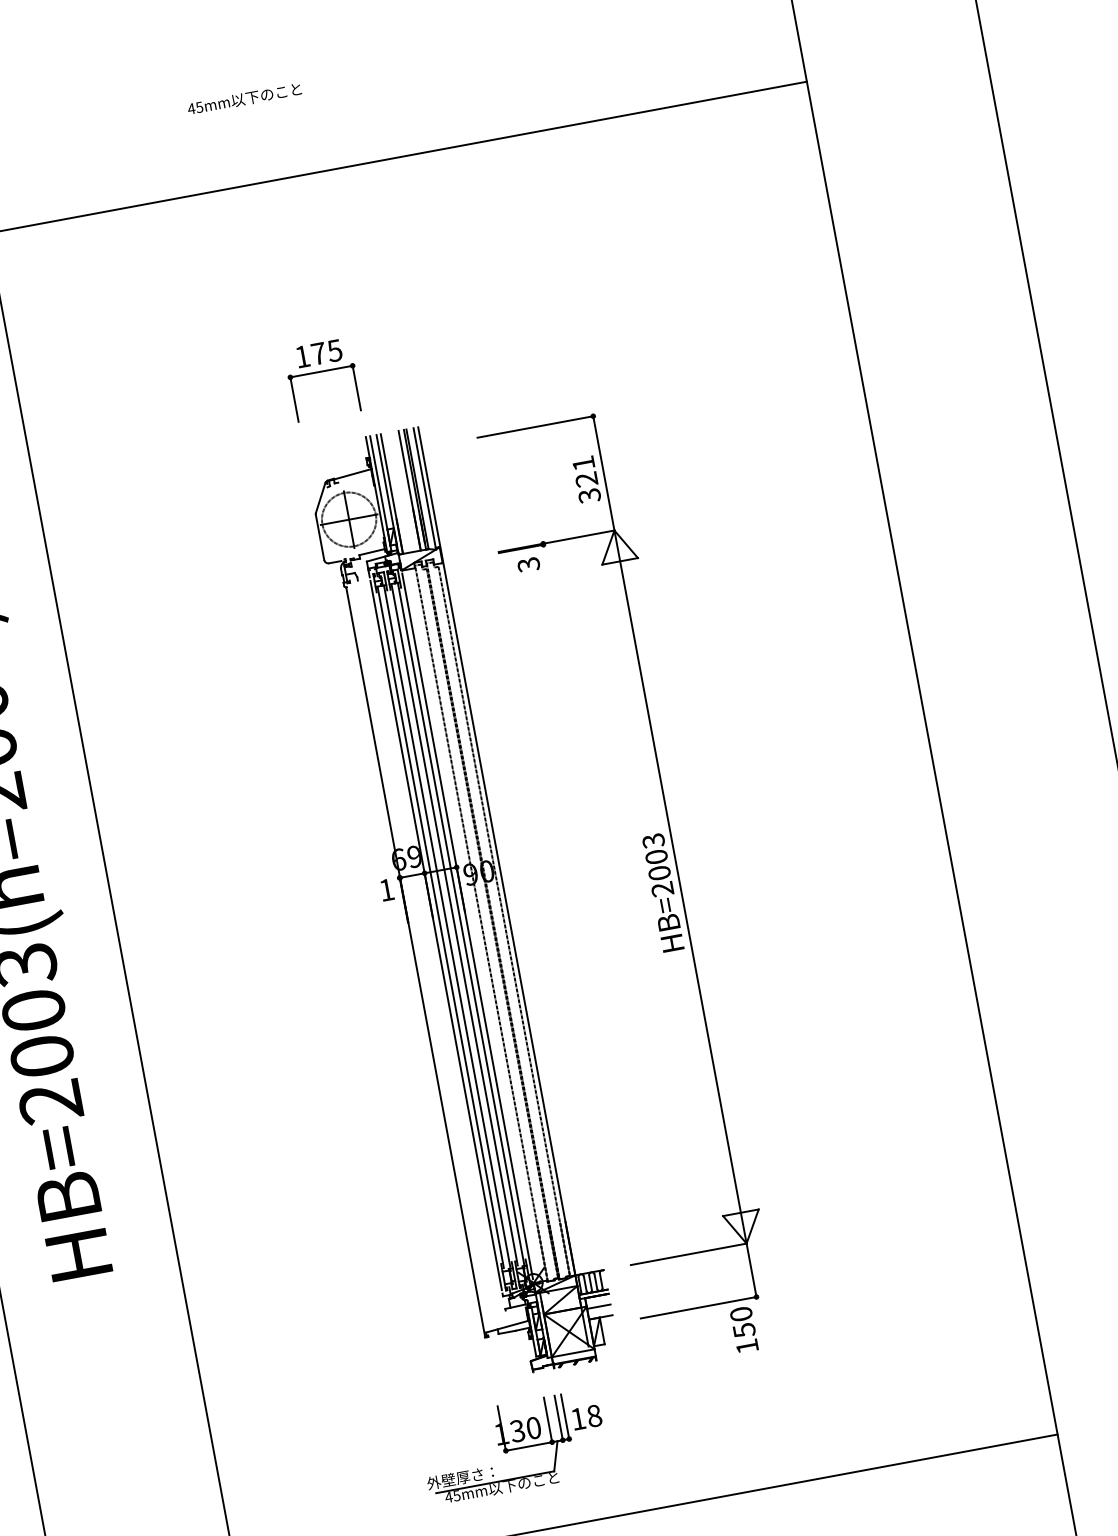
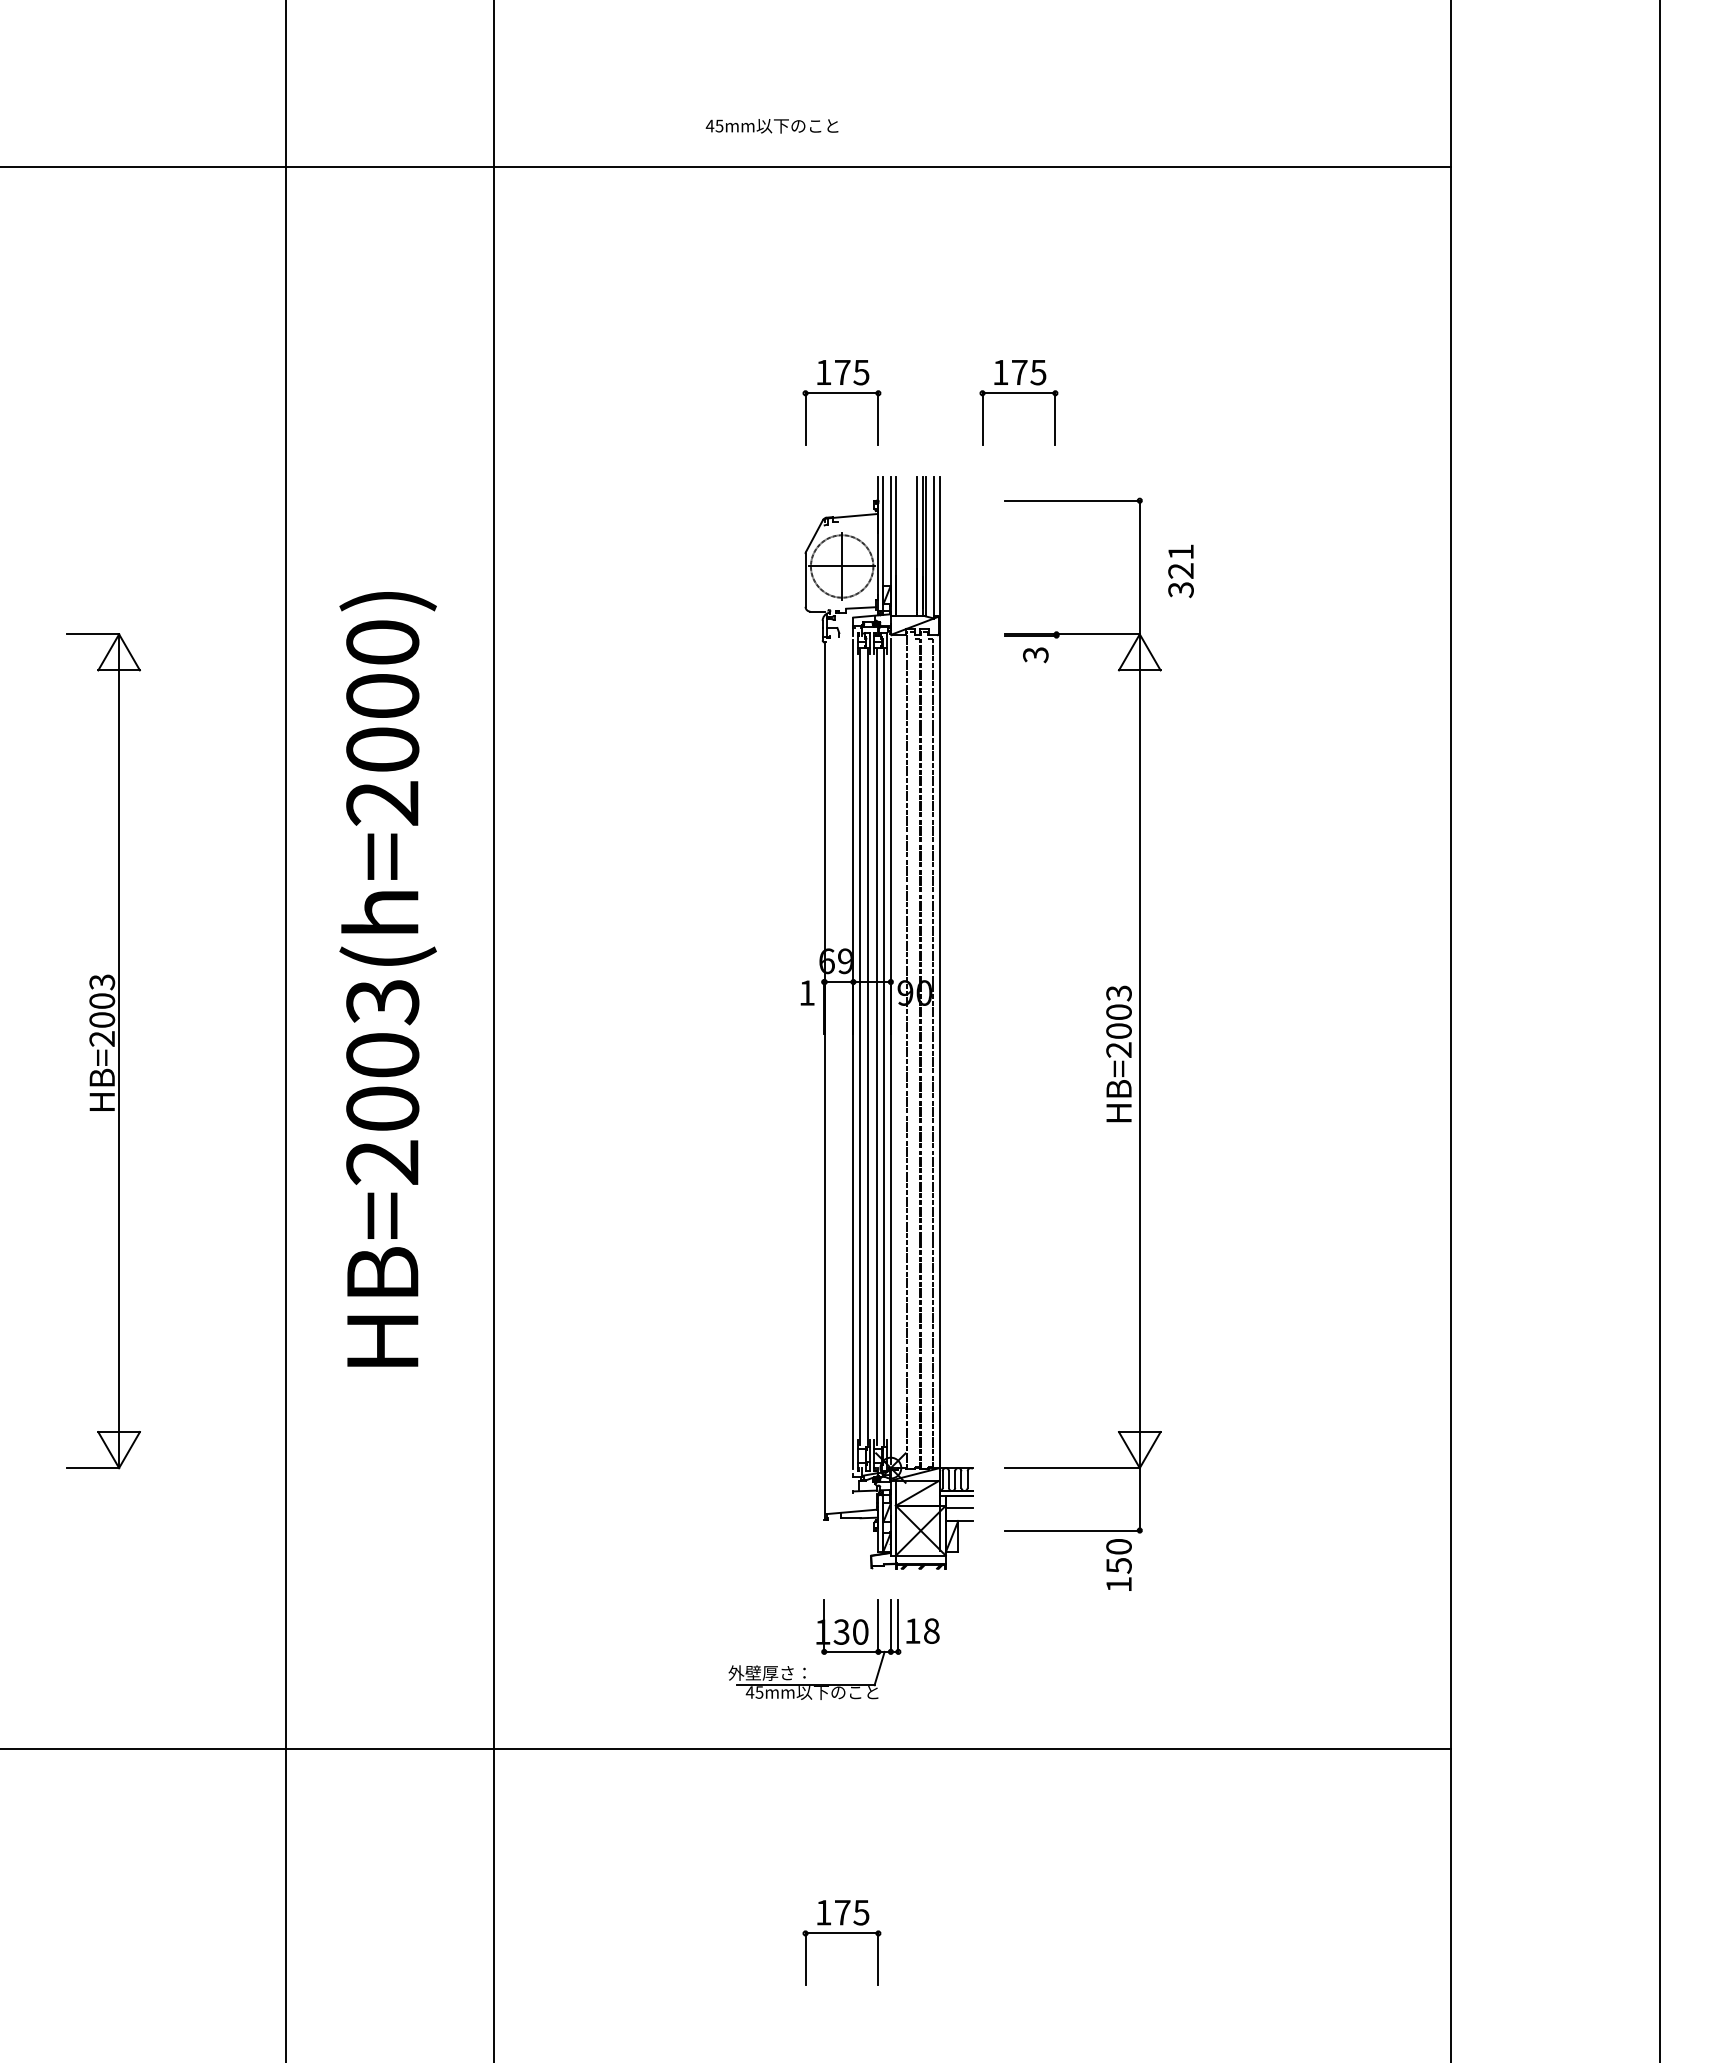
text: (244, 99) -> (771, 126), moved
part: (472, 343) -> (1018, 393), added
text: (586, 480) -> (1180, 571), moved

